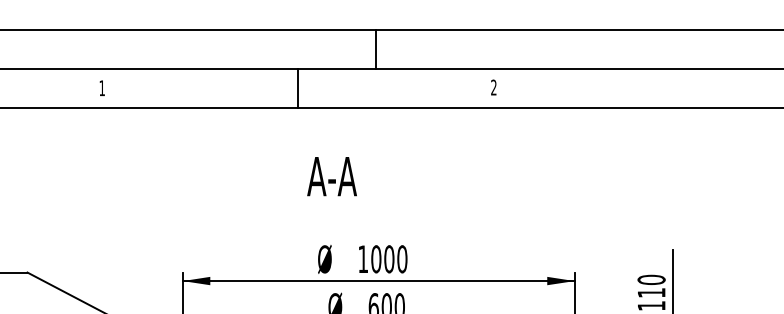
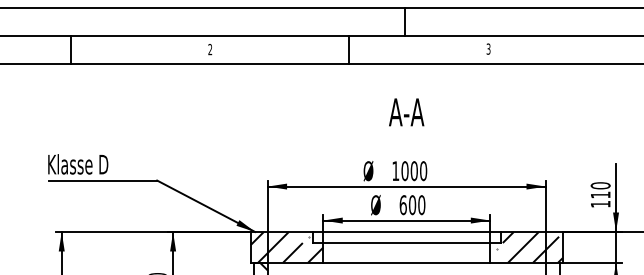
text: (101, 88) -> (209, 49), 1 -> 2
text: (493, 88) -> (488, 49), 2 -> 3
text: (331, 176) -> (406, 112), moved

